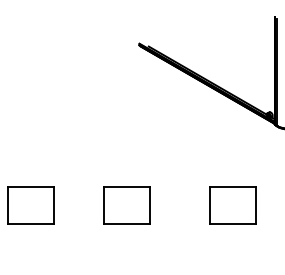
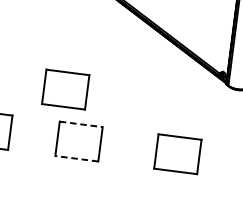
part: (105, 152) -> (65, 89), added
line: (127, 186) -> (81, 124), solid -> dashed
line: (126, 223) -> (76, 158), solid -> dashed

